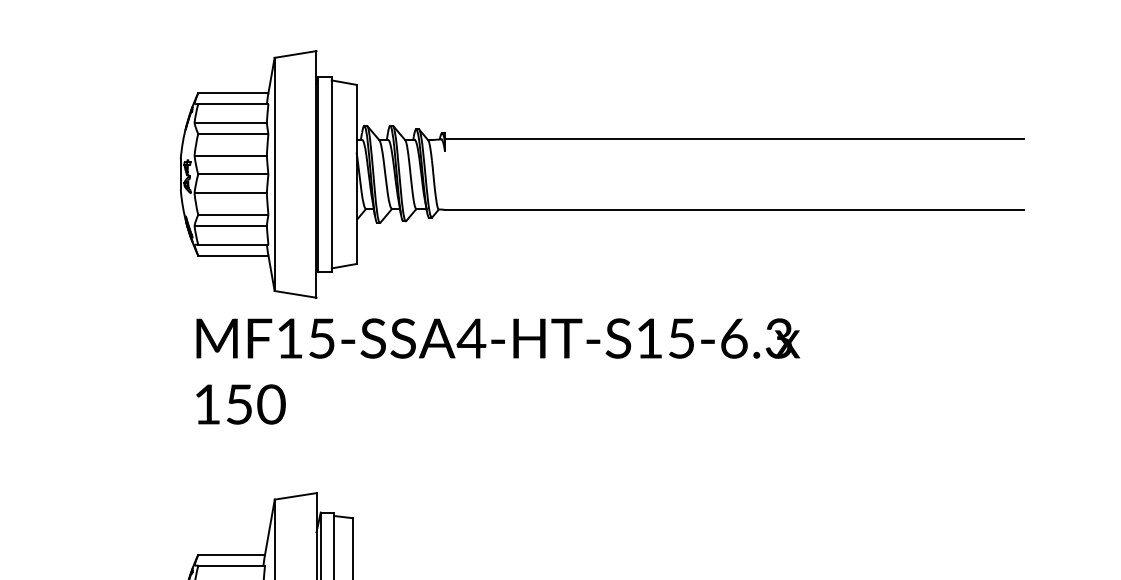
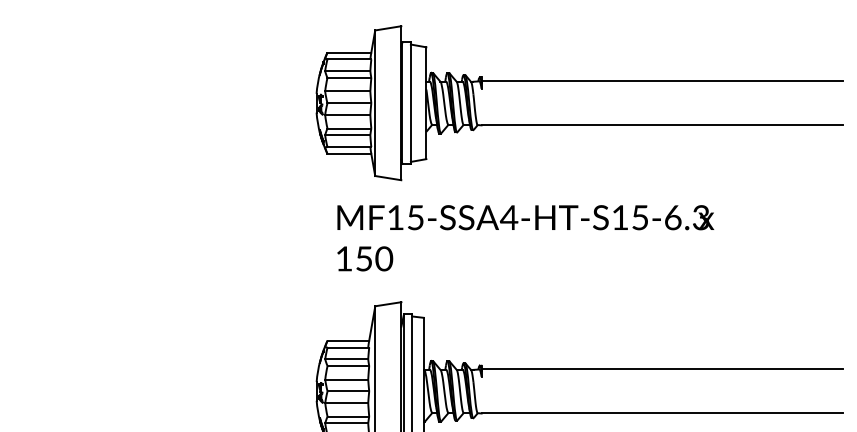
text: (497, 371) -> (525, 238), moved

